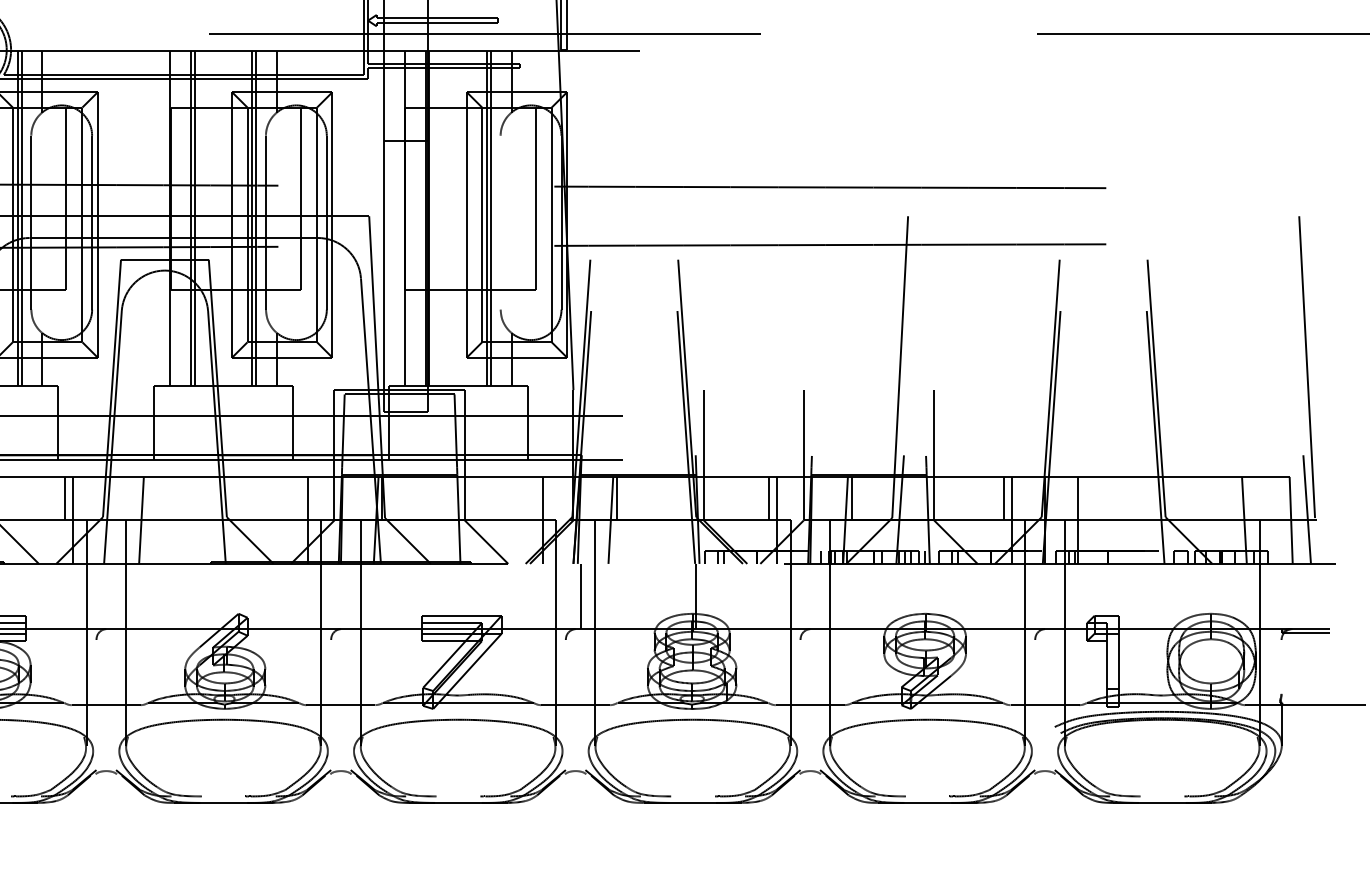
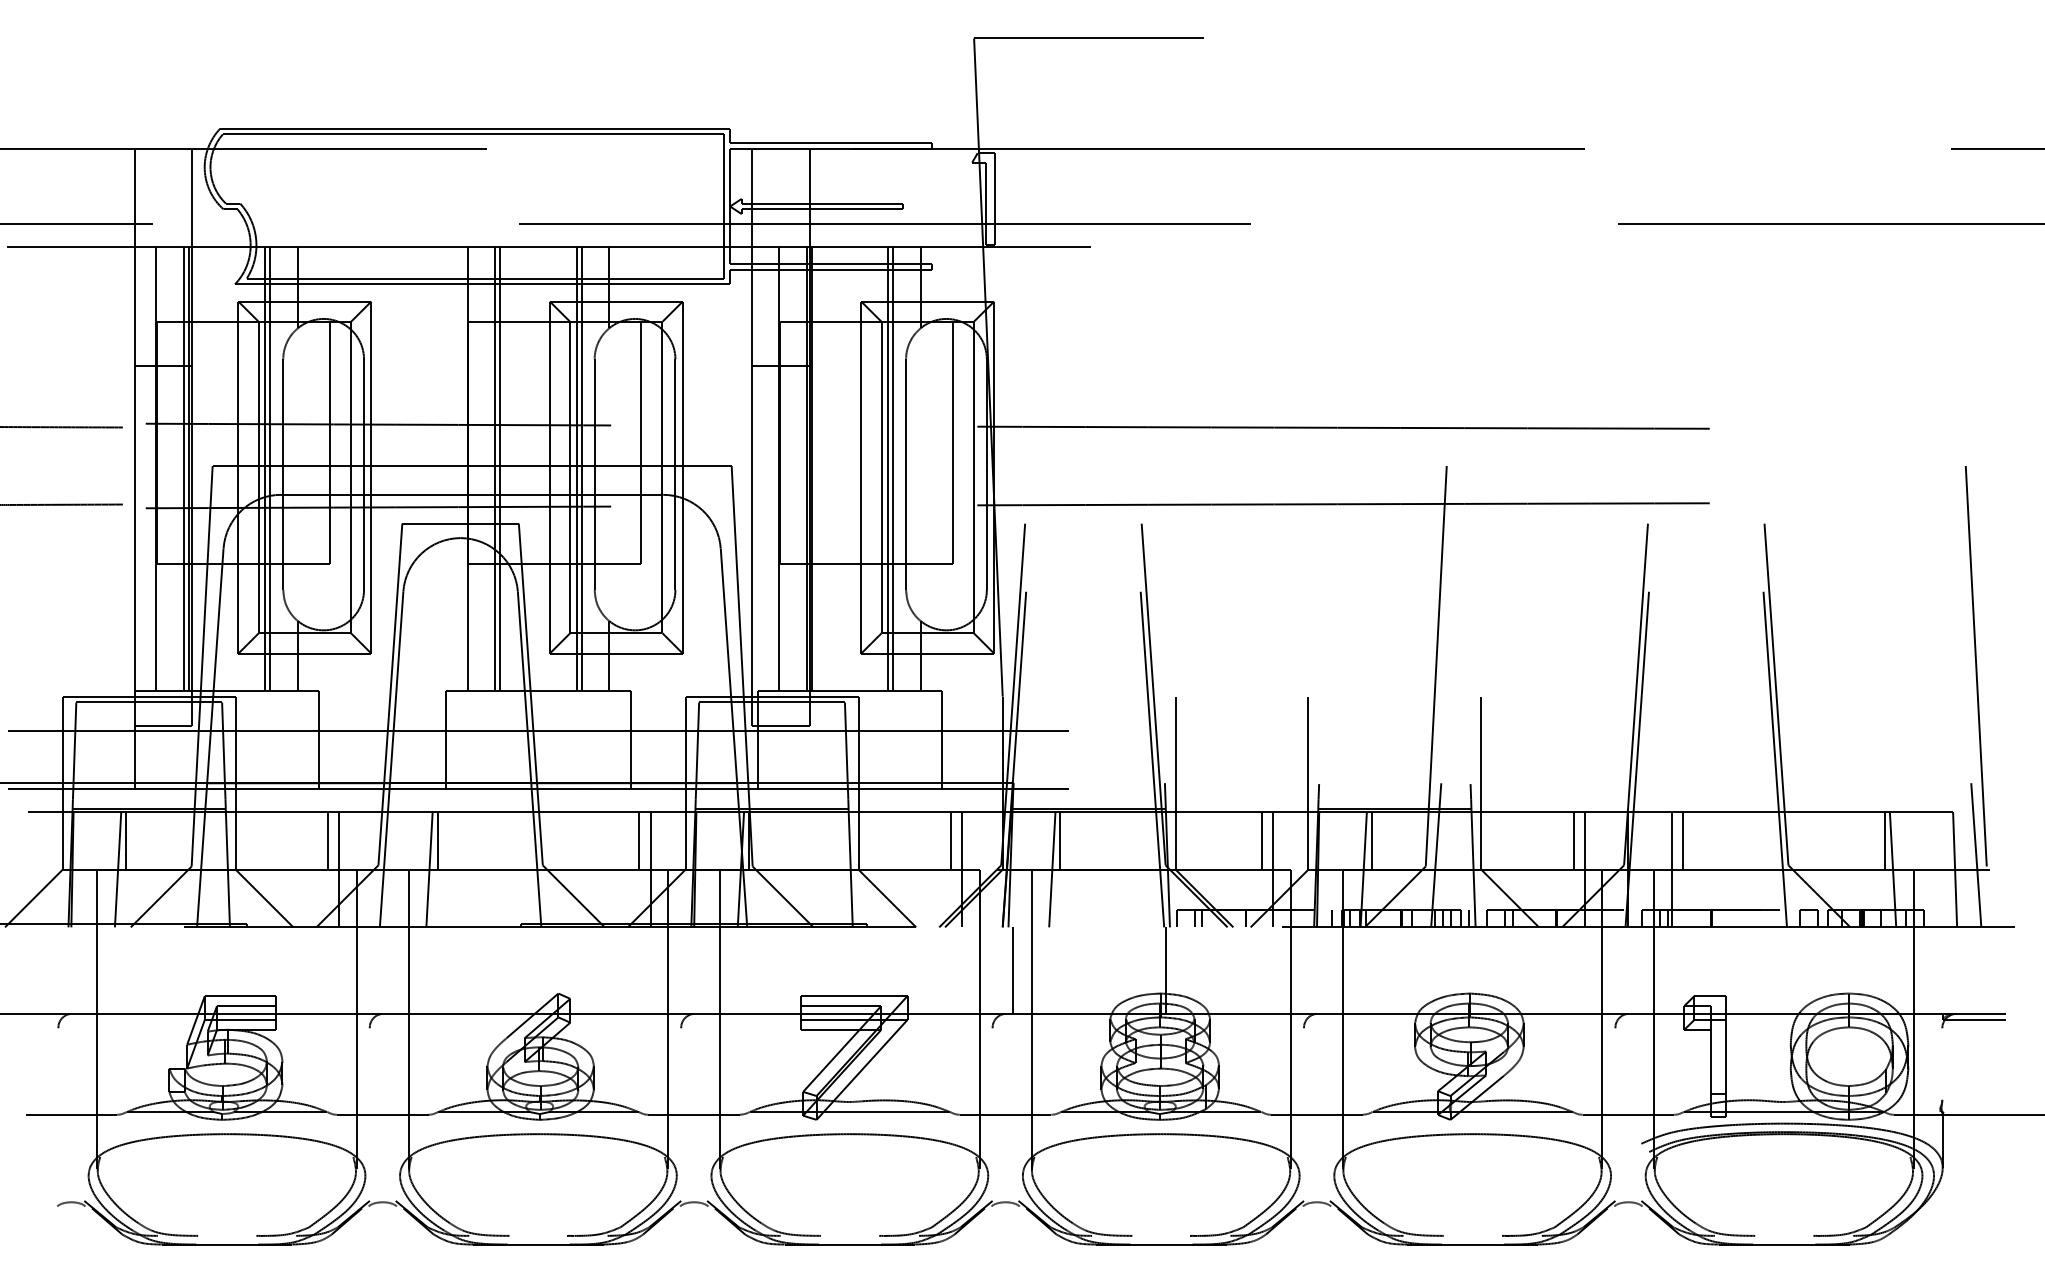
line: (500, 222) -> (906, 474), added
line: (147, 498) -> (437, 840), added
line: (299, 498) -> (639, 840), added
line: (534, 498) -> (950, 840), added
line: (1086, 498) -> (1683, 840), added
line: (1238, 498) -> (1885, 840), added

